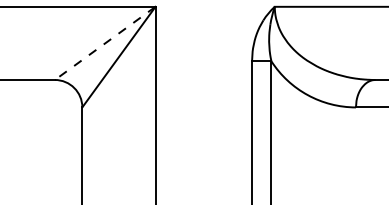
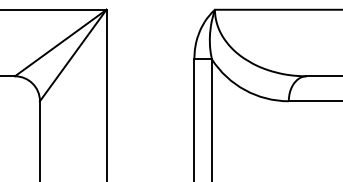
line: (104, 43) -> (60, 43), dashed -> solid

